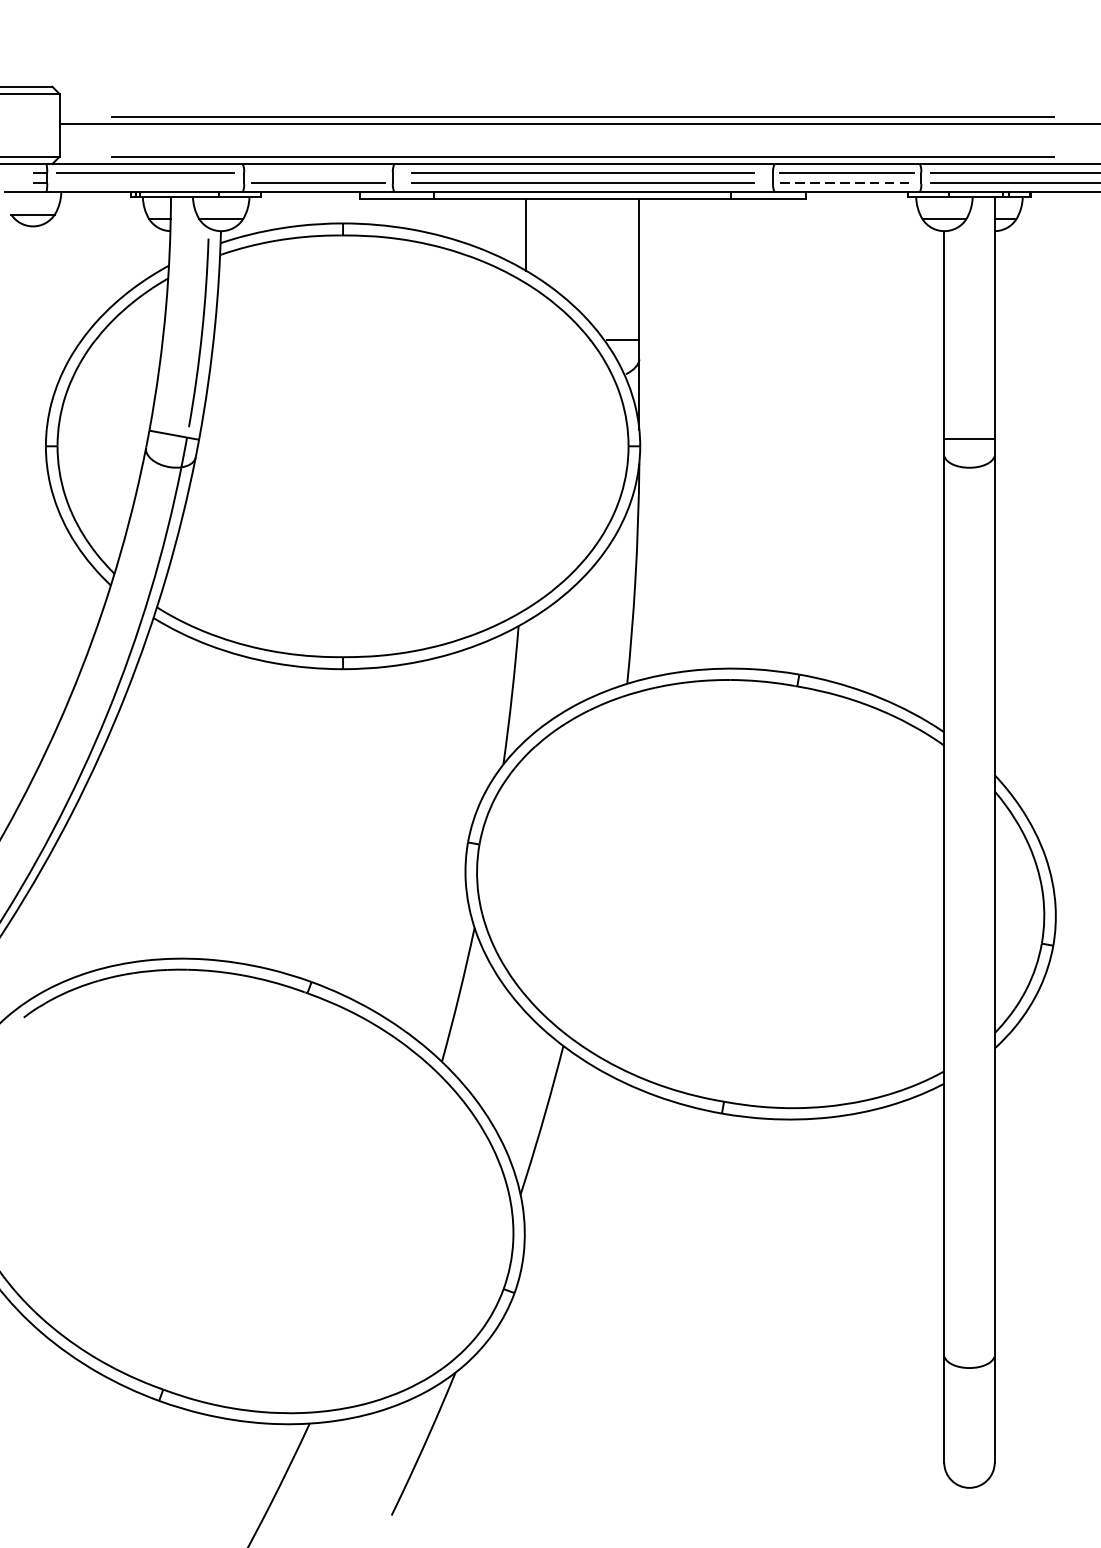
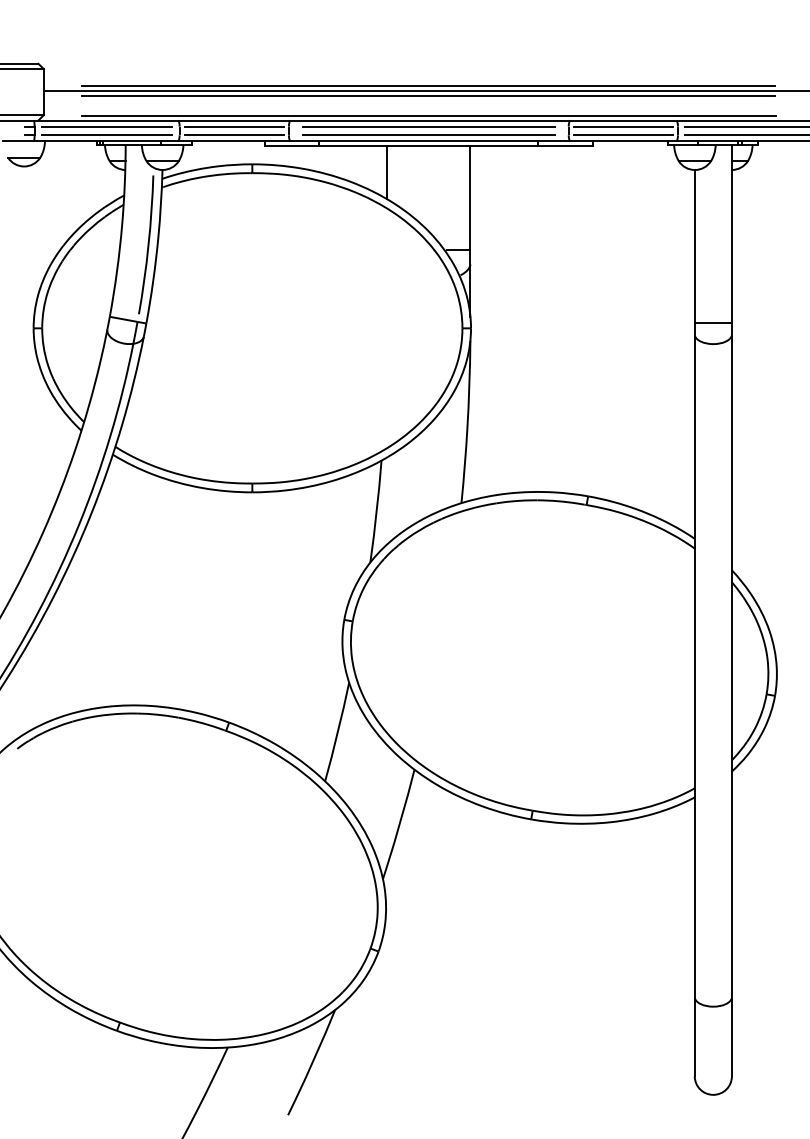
line: (582, 131) -> (428, 96), added
line: (318, 173) -> (234, 127), added
line: (144, 182) -> (106, 134), added
line: (847, 182) -> (623, 134), dashed -> solid

